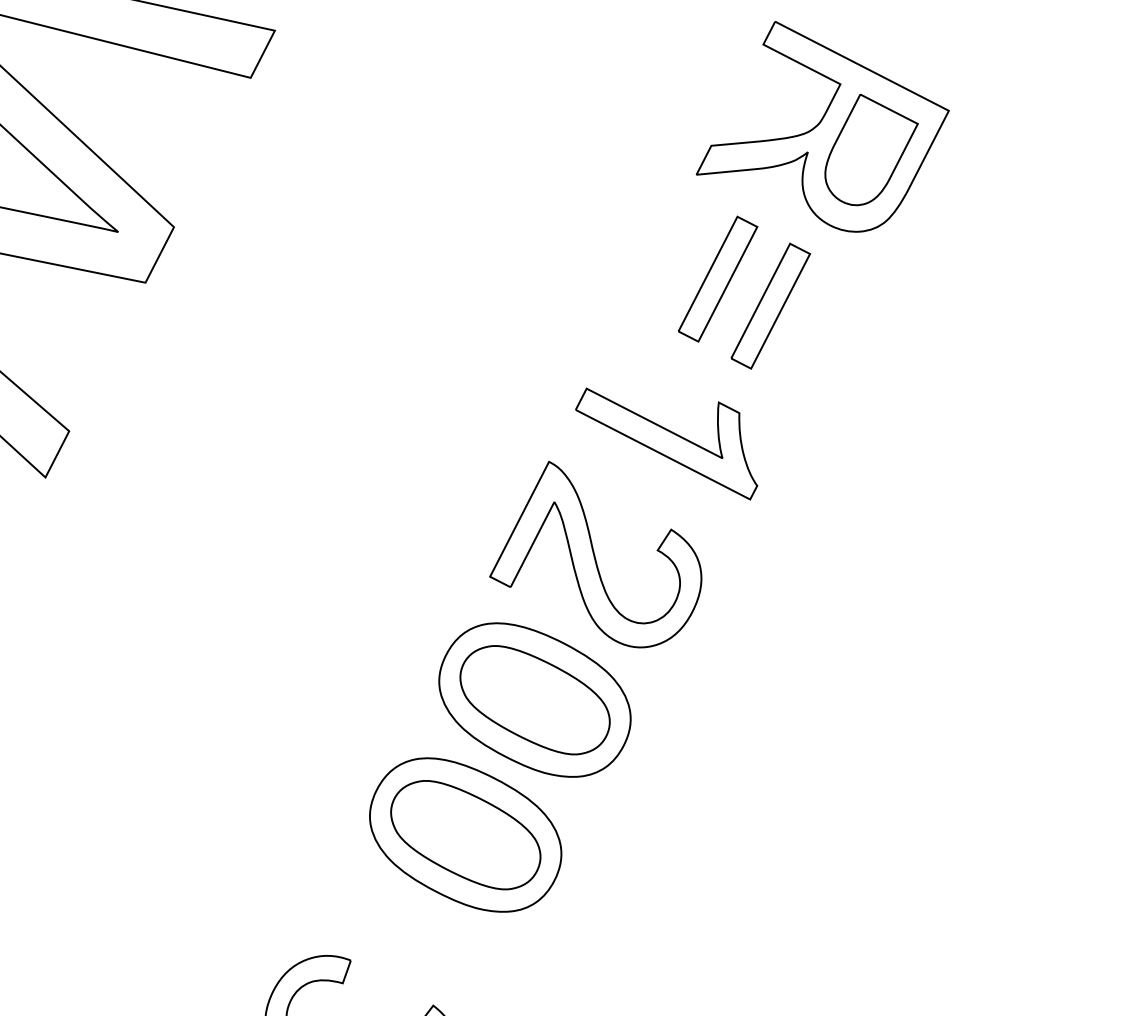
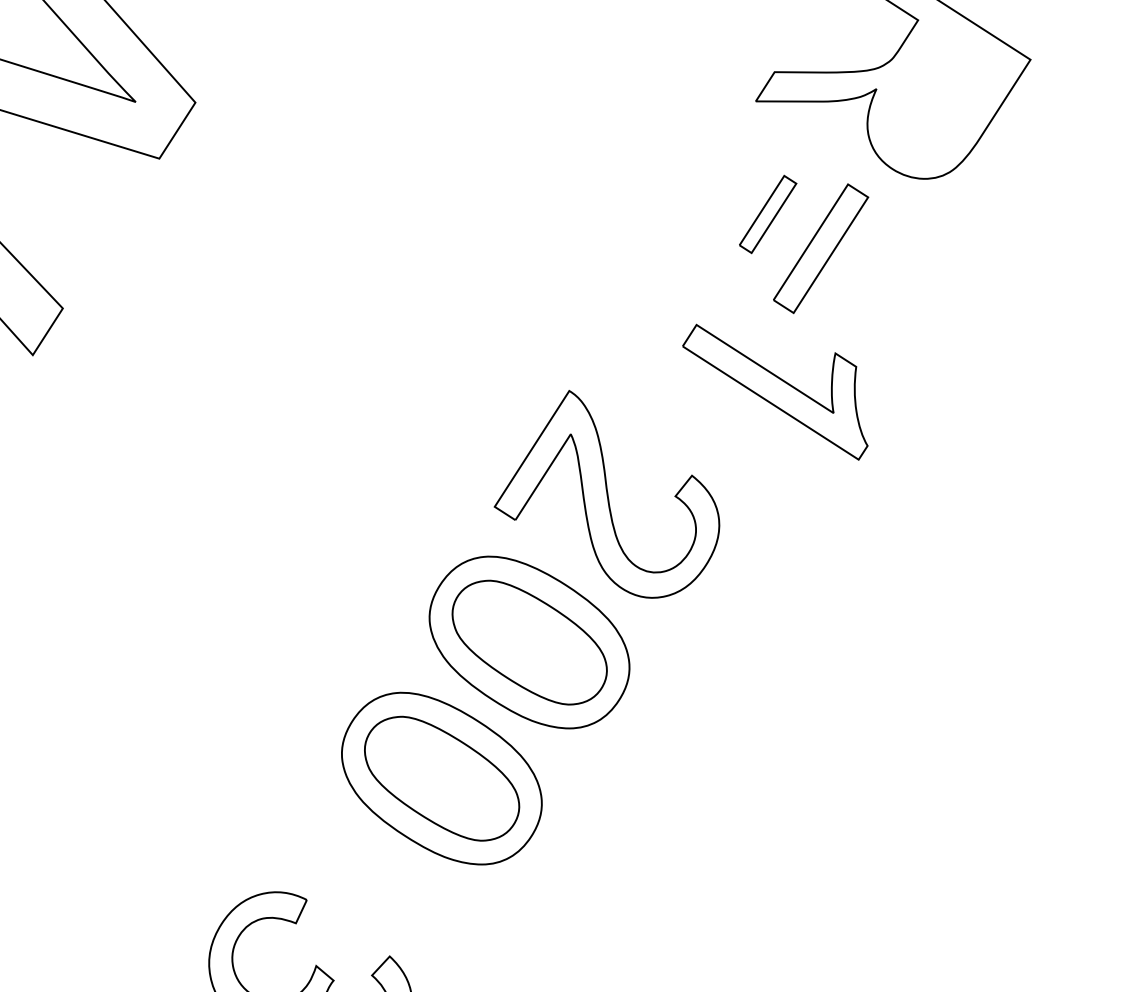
part: (871, 150) -> (944, 93), removed
part: (718, 278) -> (768, 213), size x0.6
part: (666, 443) -> (775, 391), moved

